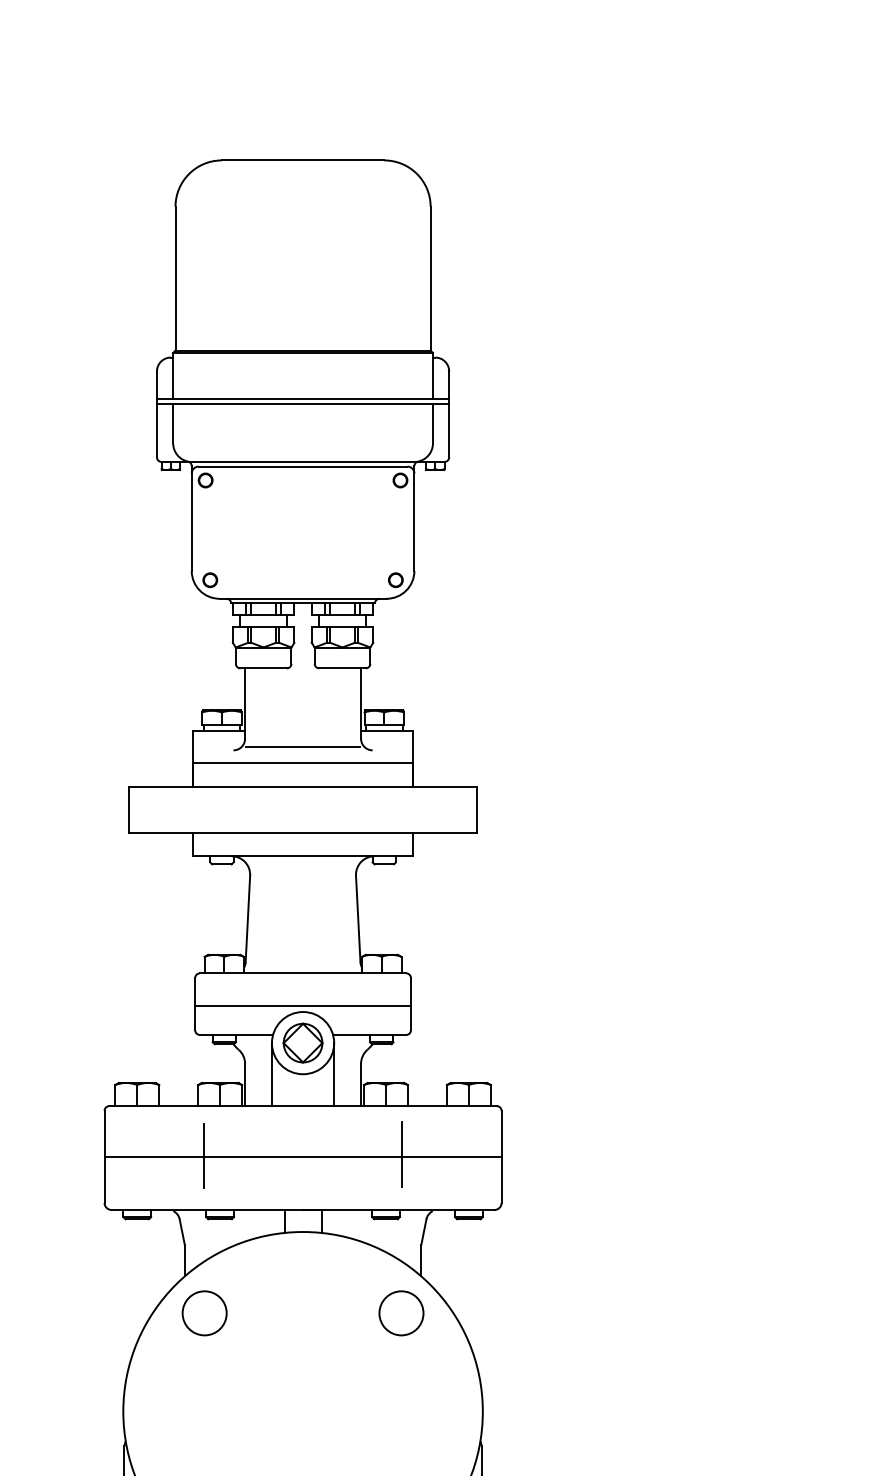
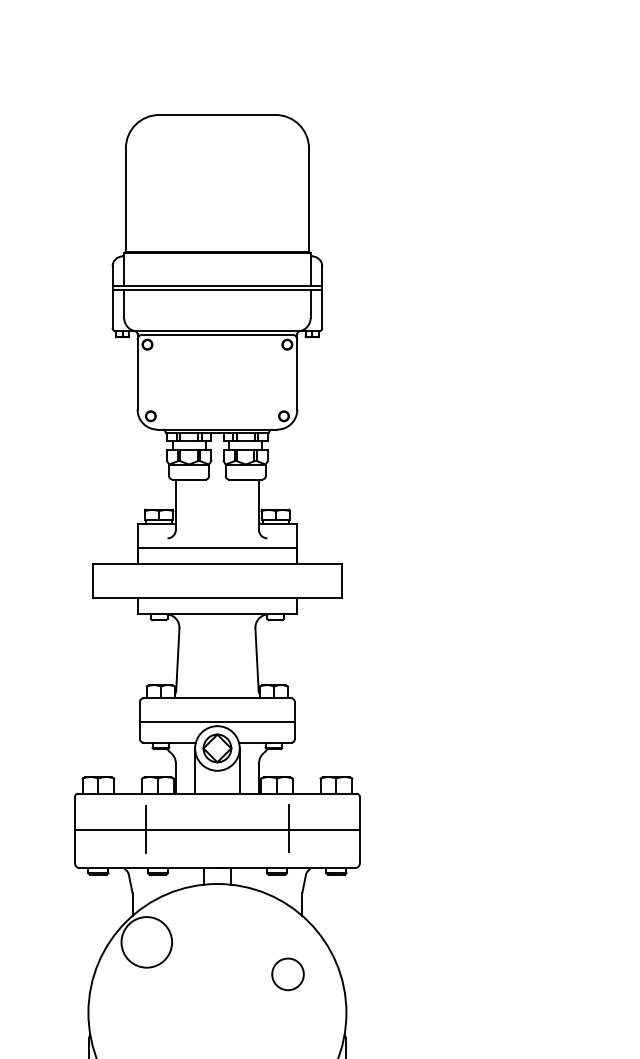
line: (303, 746) -> (217, 535), removed
circle: (204, 1313) -> (146, 942), size x1.6
circle: (400, 1313) -> (287, 974), moved

